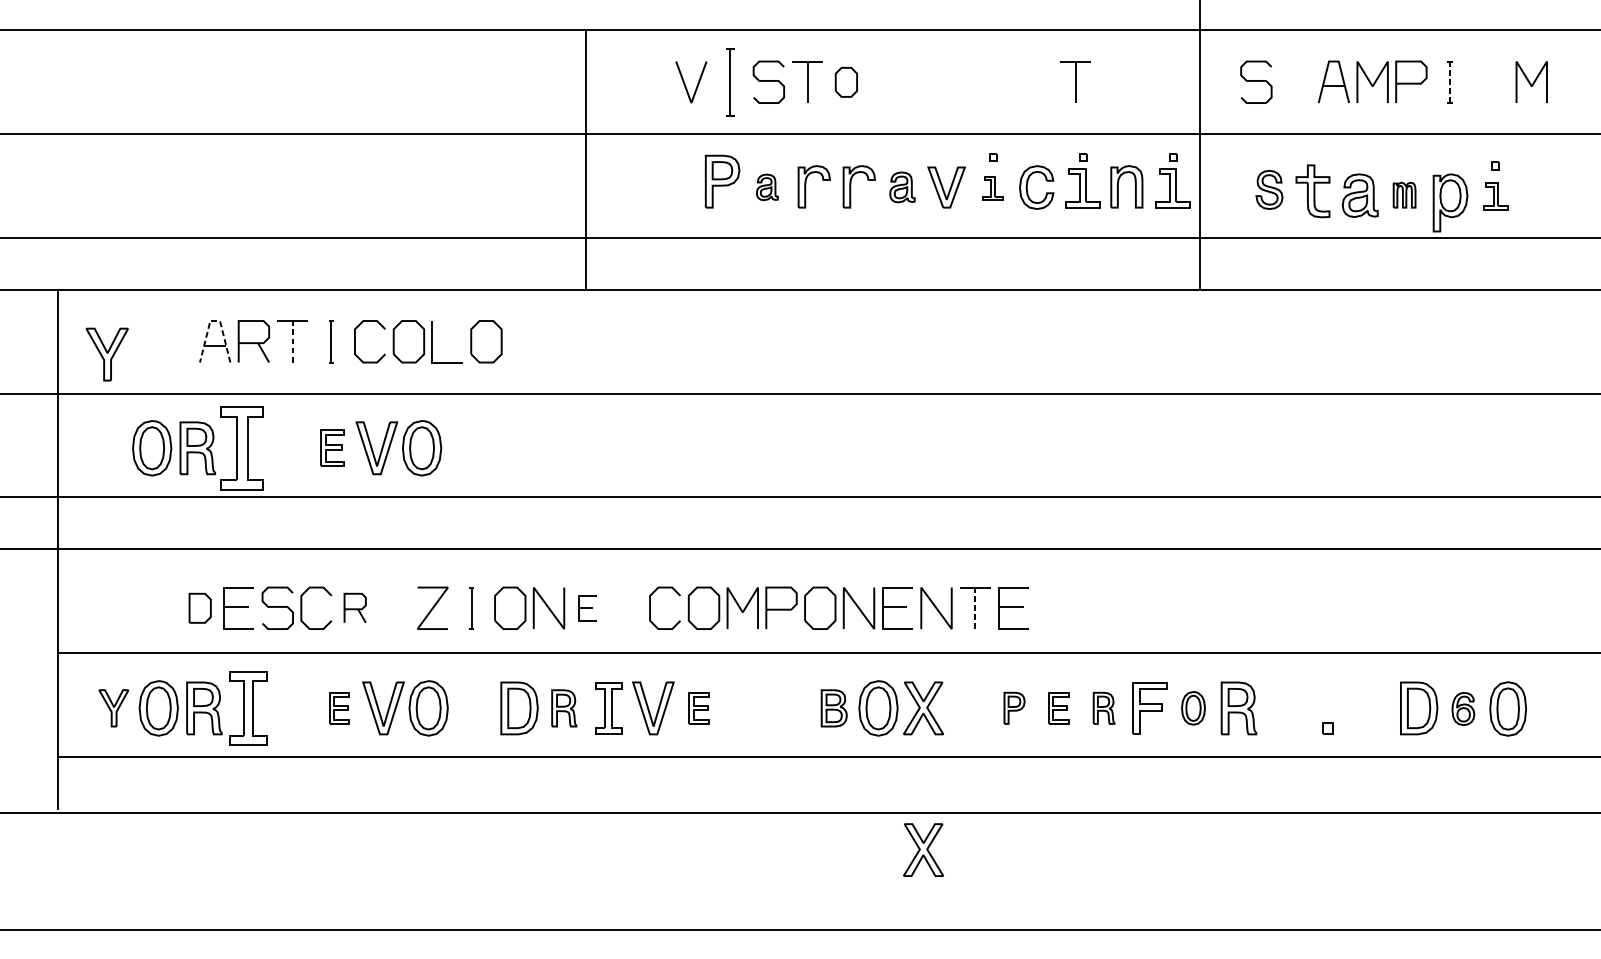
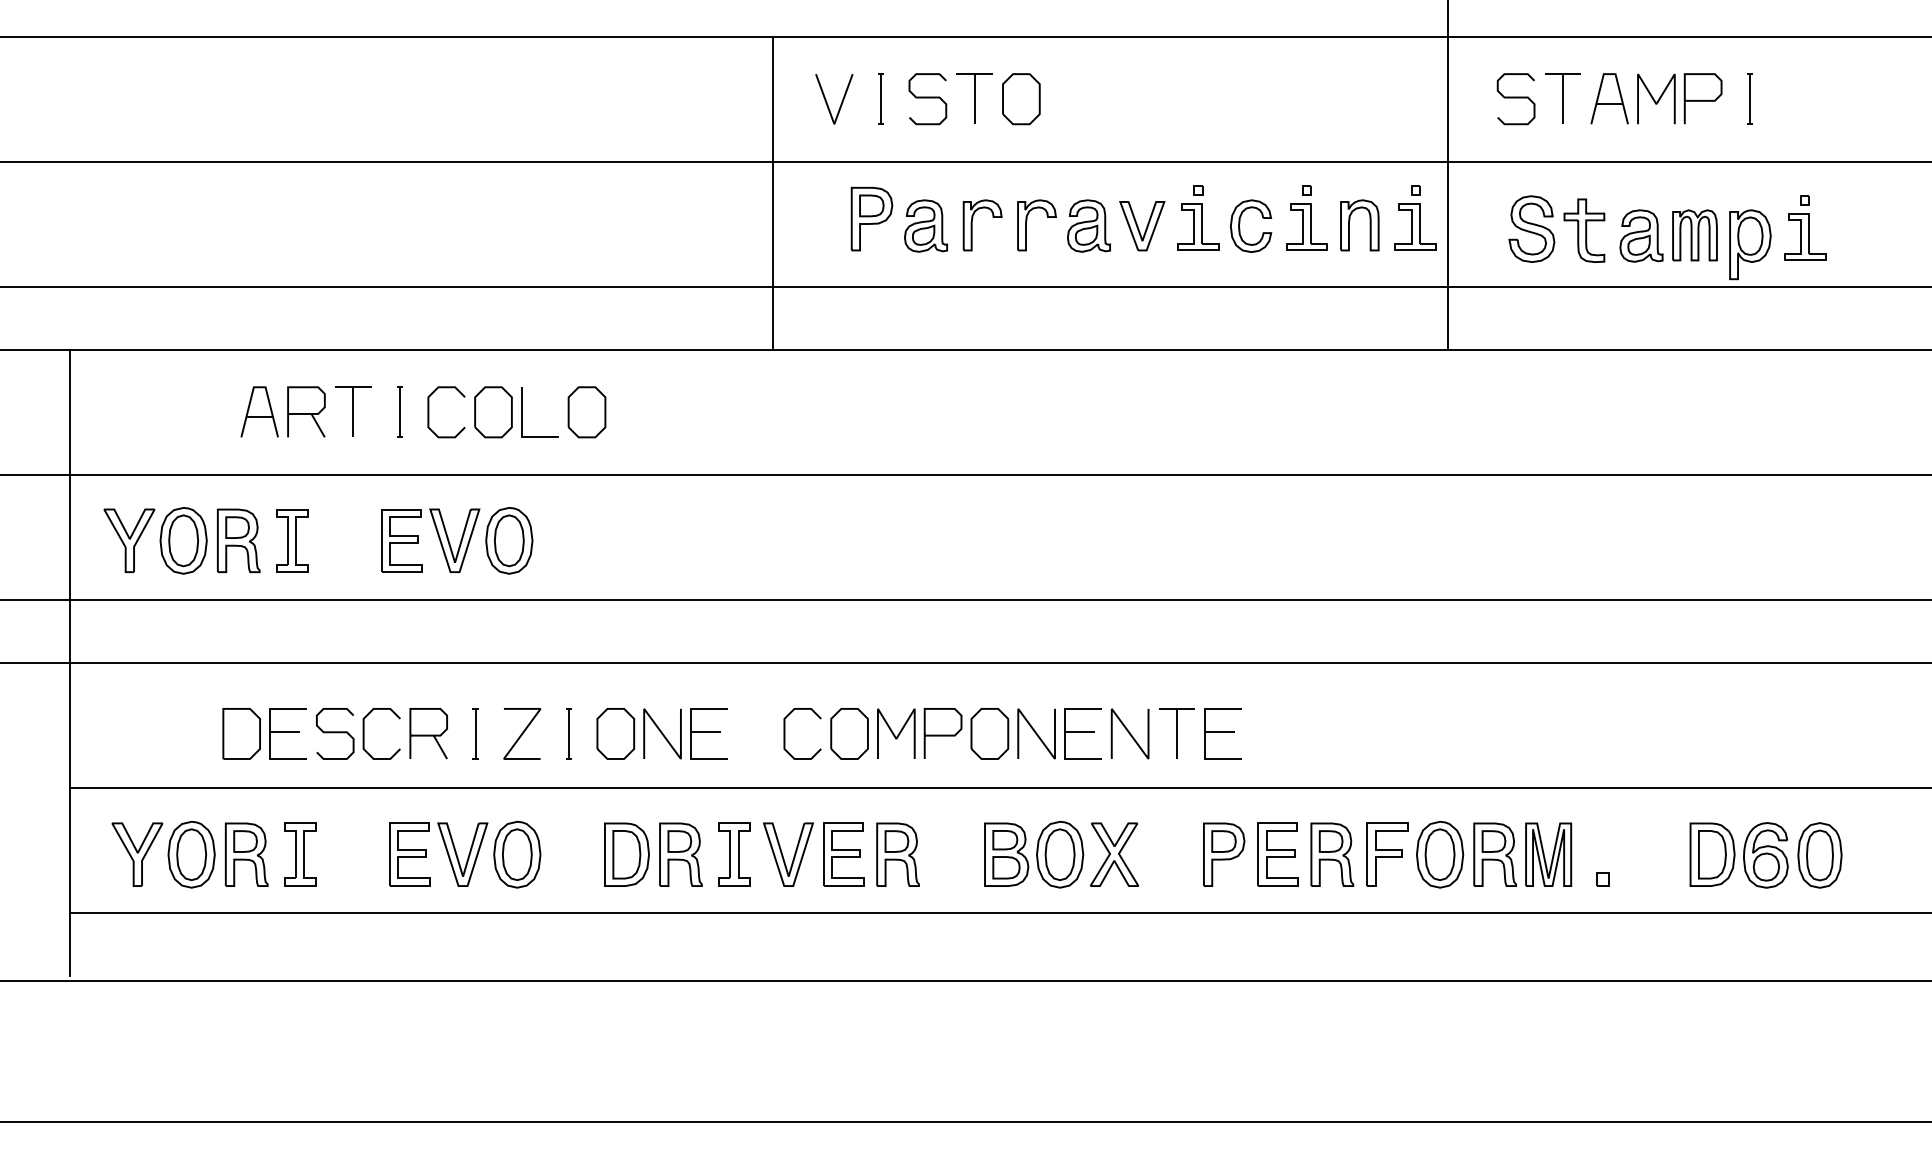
part: (729, 81) -> (880, 98), size x0.62
part: (1075, 81) -> (1562, 98), moved
line: (1449, 81) -> (1749, 98), dashed -> solid
line: (1530, 81) -> (1846, 98), removed
part: (846, 82) -> (1021, 99), size x1.43
line: (585, 159) -> (772, 192), moved
part: (766, 186) -> (925, 225), size x1.67
part: (902, 186) -> (1088, 225), size x1.43
part: (993, 187) -> (1198, 226), size x1.67
part: (1269, 189) -> (1531, 228), size x1.43
part: (1404, 195) -> (1694, 235), size x1.67
part: (1496, 196) -> (1805, 236), size x1.43
line: (215, 321) -> (259, 387), dashed -> solid
line: (292, 341) -> (353, 411), dashed -> solid
part: (107, 354) -> (129, 540), moved
part: (242, 448) -> (292, 540), size x0.62
part: (332, 448) -> (401, 540), size x1.43
part: (200, 607) -> (241, 733), size x1.43
part: (355, 607) -> (428, 733), size x1.43
part: (394, 607) -> (475, 733), added
part: (587, 607) -> (708, 733), size x1.67
line: (974, 607) -> (1176, 733), dashed -> solid
part: (113, 708) -> (137, 854), size x1.43
part: (249, 708) -> (300, 854), size x0.71
part: (339, 708) -> (409, 854), size x1.67
part: (563, 708) -> (680, 854), size x1.43
part: (698, 708) -> (843, 854), size x1.67
part: (743, 708) -> (897, 854), added
part: (834, 708) -> (1006, 854), size x1.43
part: (1014, 708) -> (1224, 854), size x1.67
part: (1058, 708) -> (1277, 854), size x1.67
part: (1104, 708) -> (1332, 854), size x1.67
part: (1193, 708) -> (1440, 854), size x1.67
part: (1283, 708) -> (1548, 854), added
part: (1463, 709) -> (1765, 855), size x1.67
part: (923, 849) -> (1114, 1025), removed

